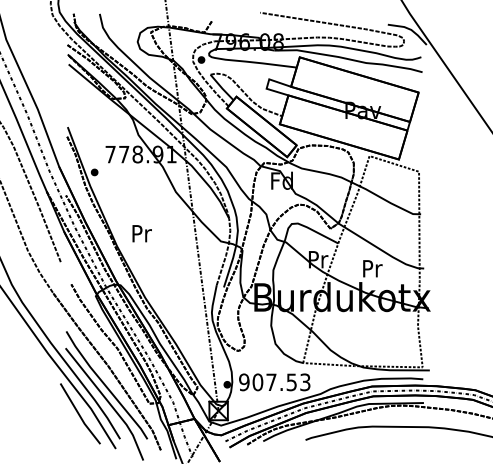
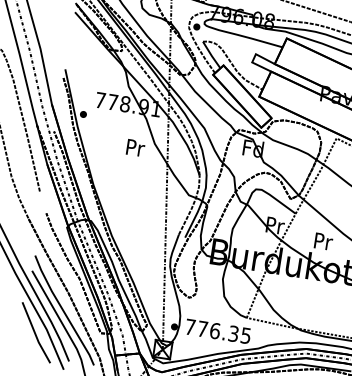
text: (141, 233) -> (135, 147), moved
text: (274, 382) -> (217, 331), 907.53 -> 776.35

